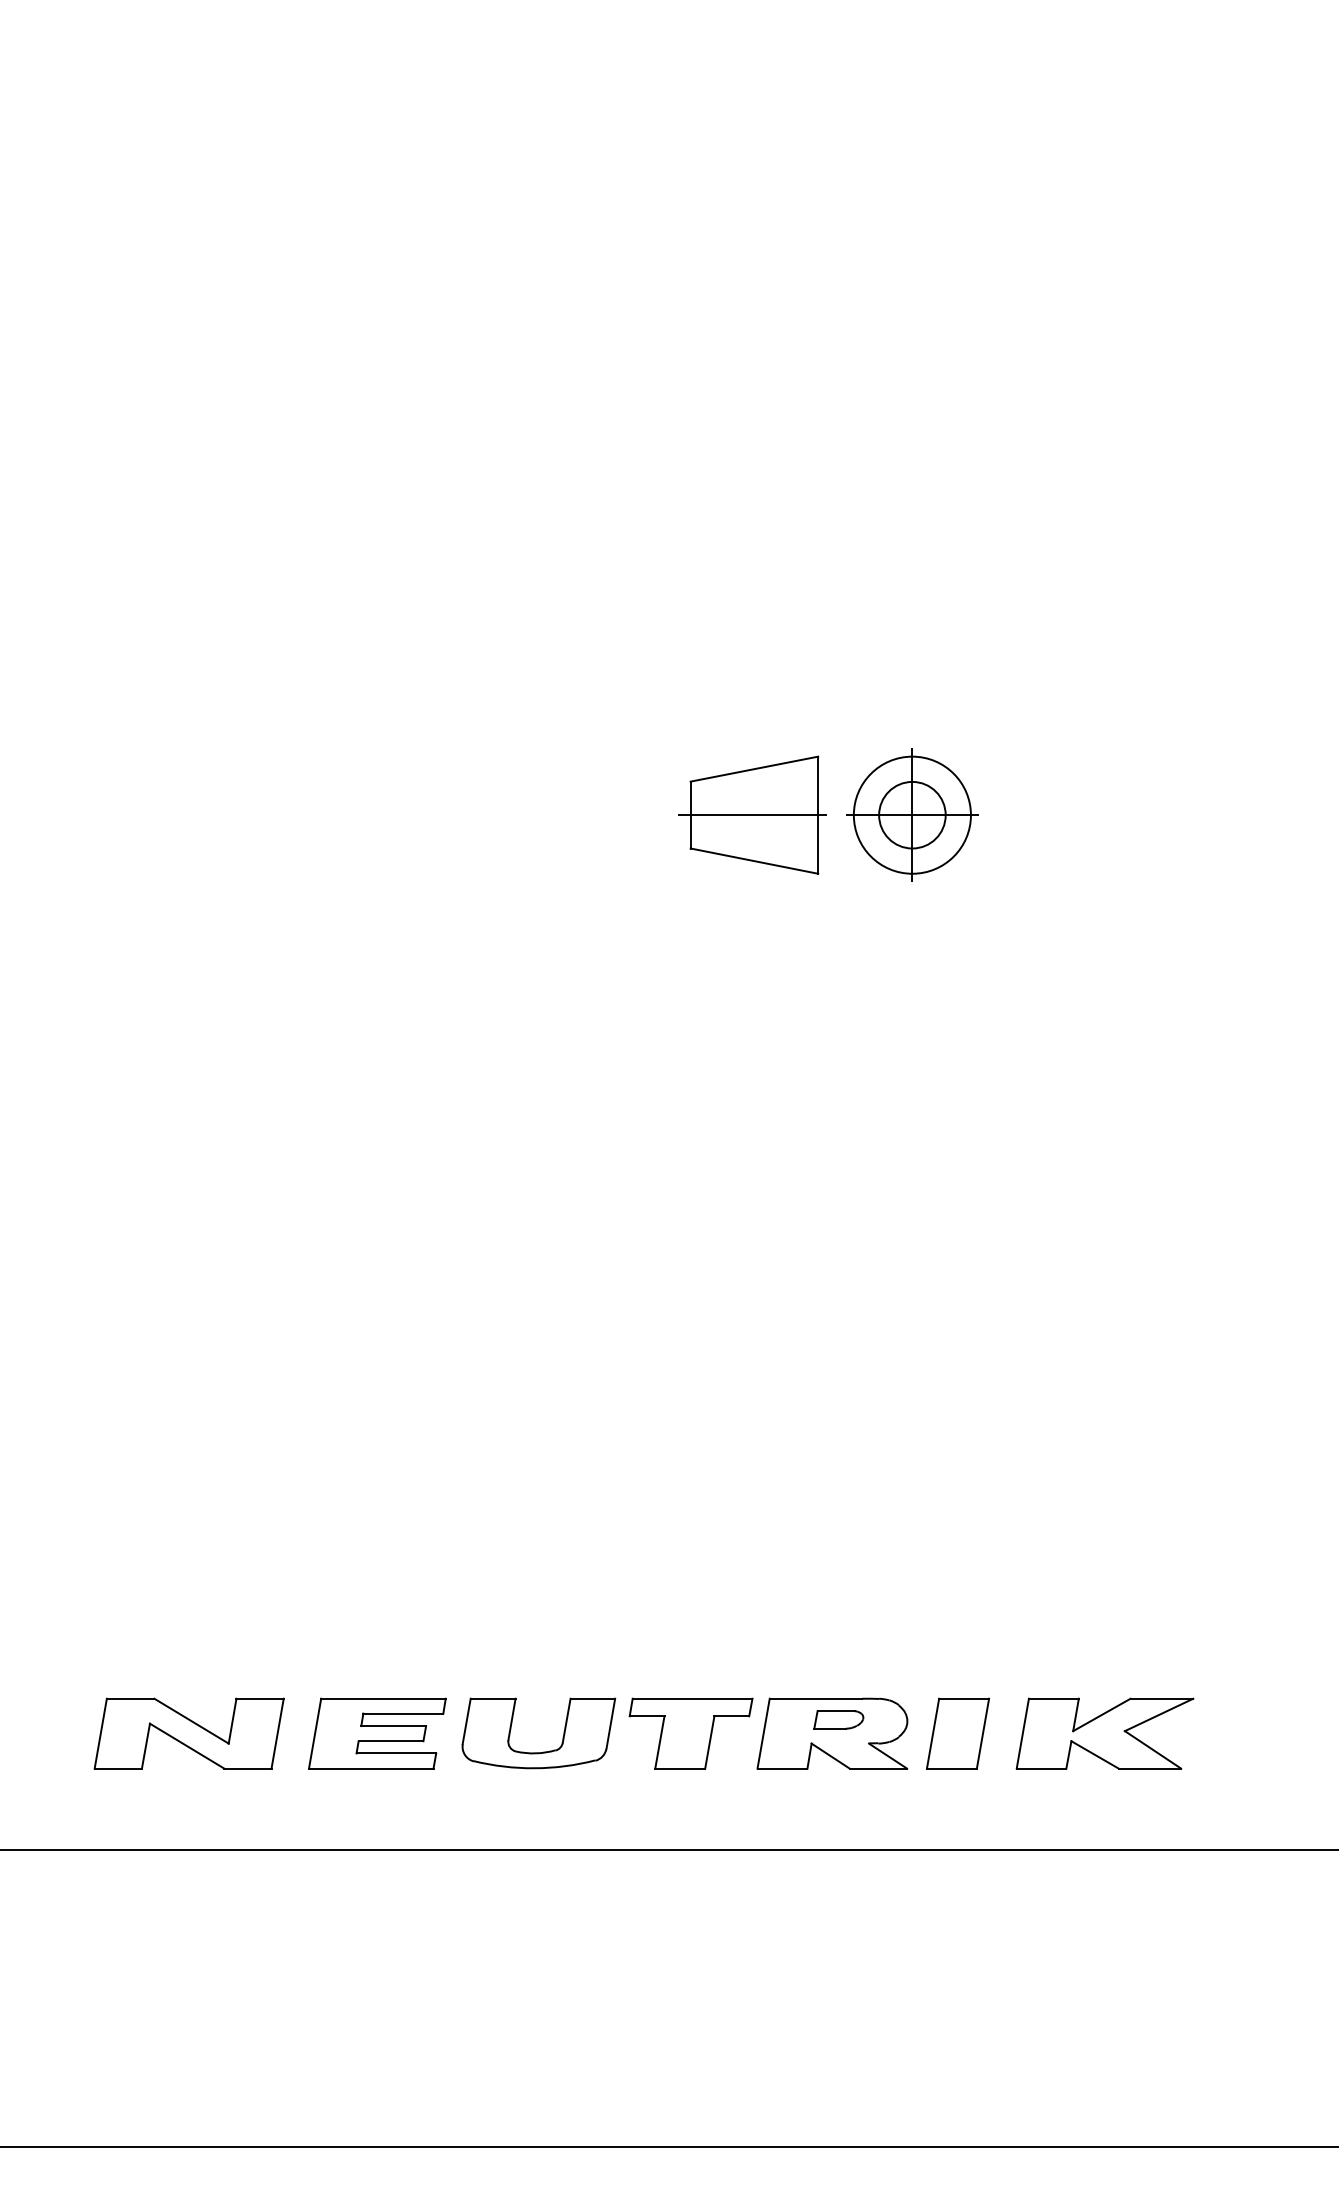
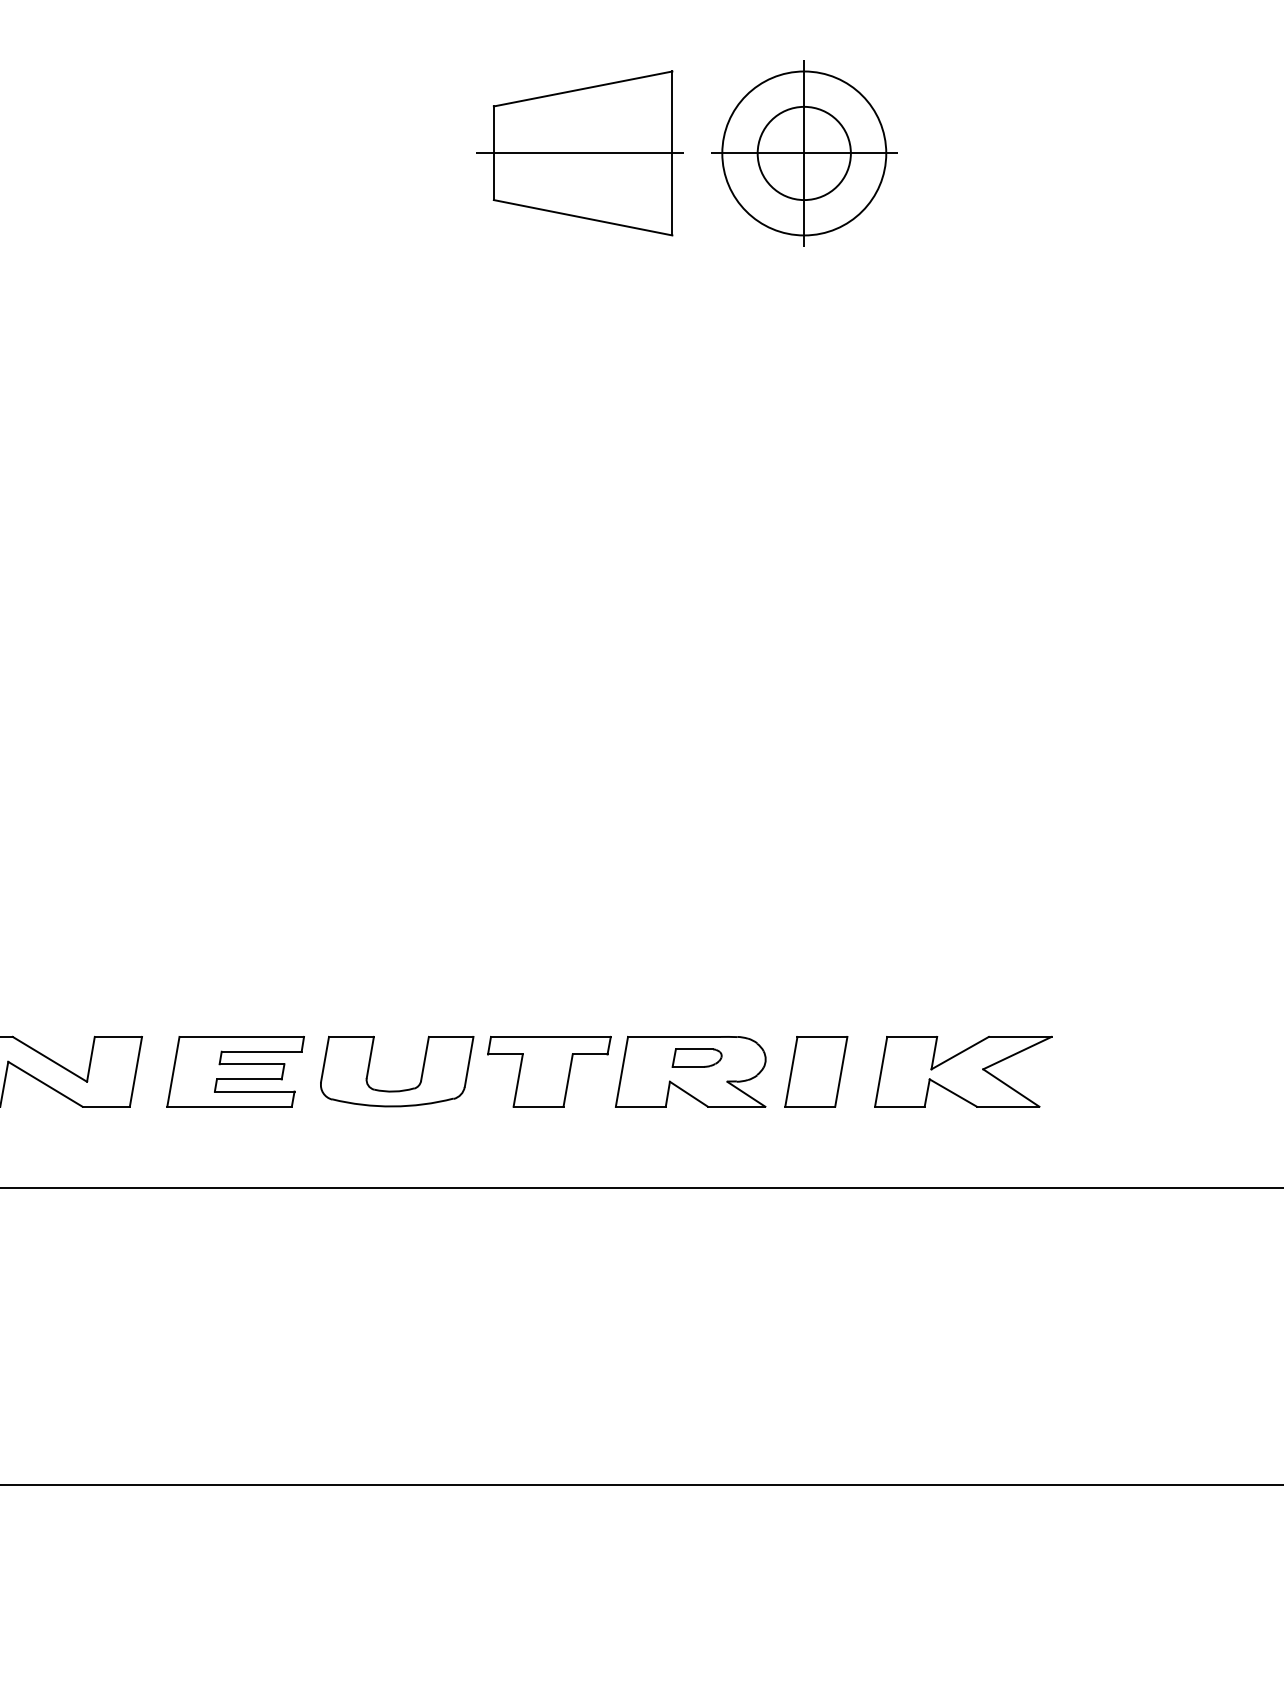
part: (828, 814) -> (686, 152), size x1.4

